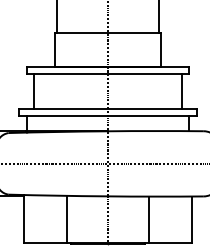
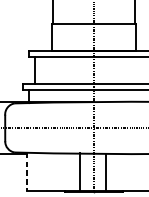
line: (66, 218) -> (80, 171), moved
line: (23, 219) -> (26, 172), solid -> dashed
line: (149, 219) -> (106, 172), moved

